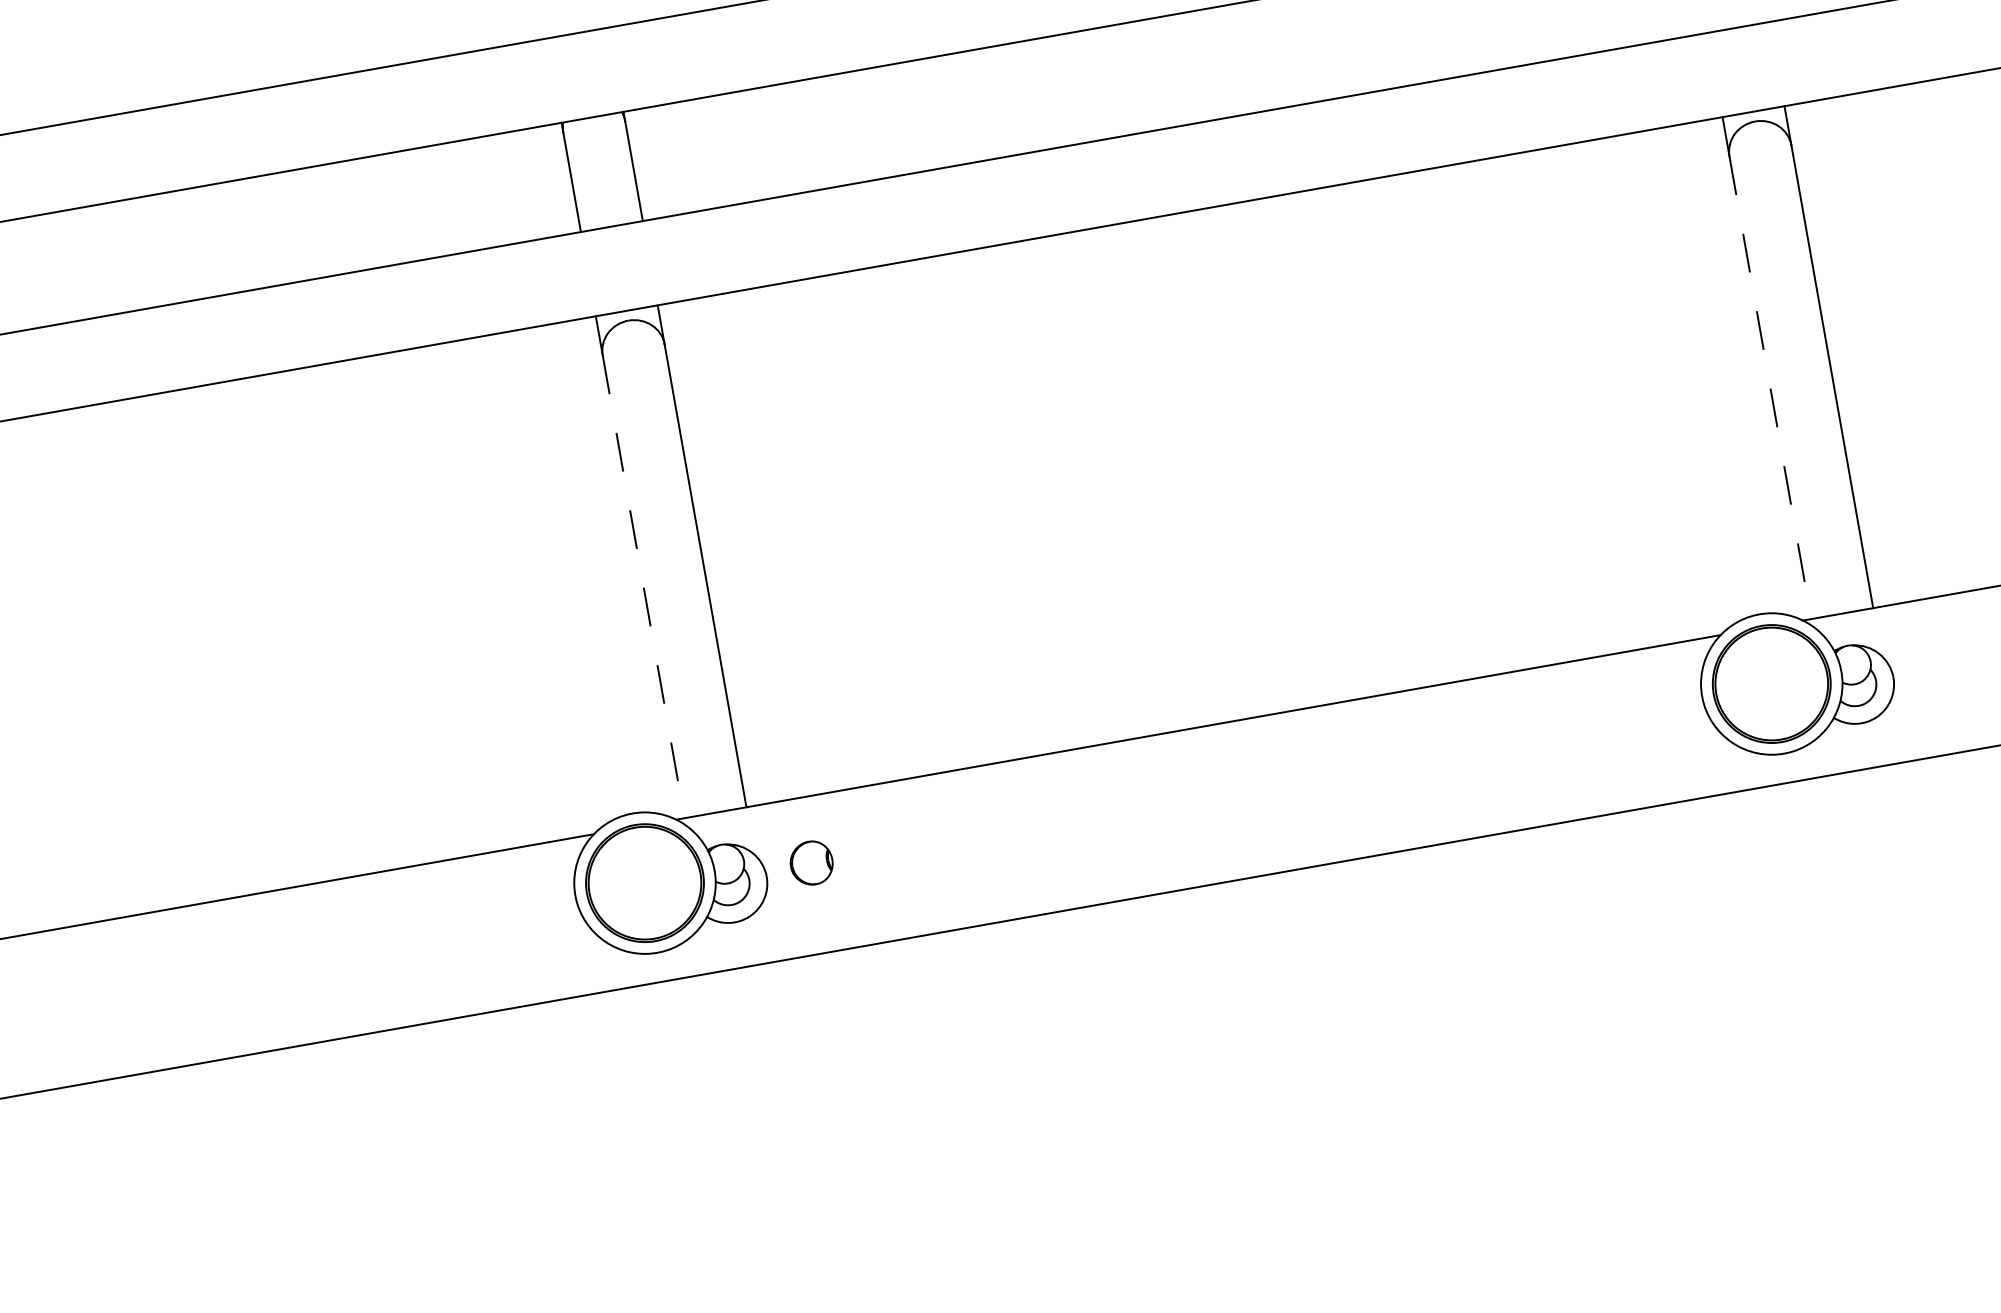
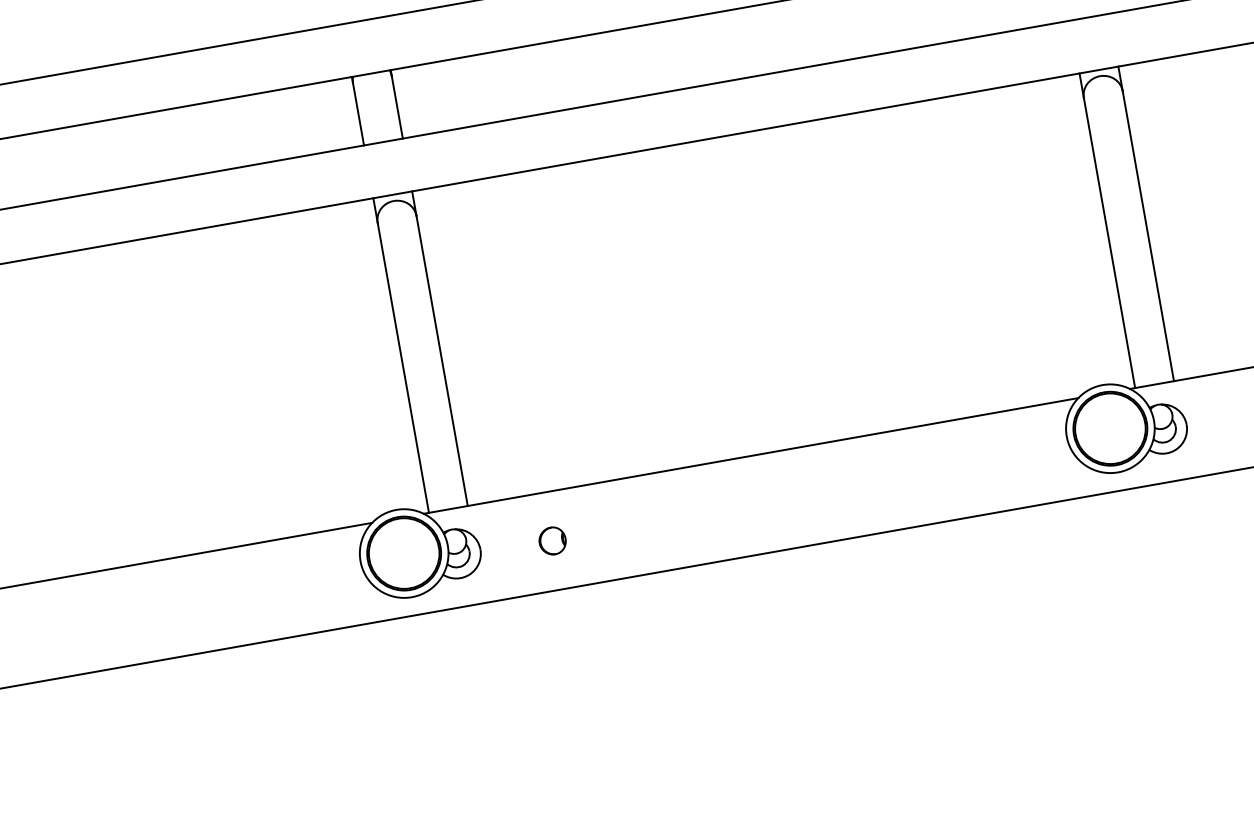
line: (1770, 388) -> (1109, 243), dashed -> solid
line: (643, 587) -> (403, 368), dashed -> solid
part: (811, 862) -> (552, 540), moved

